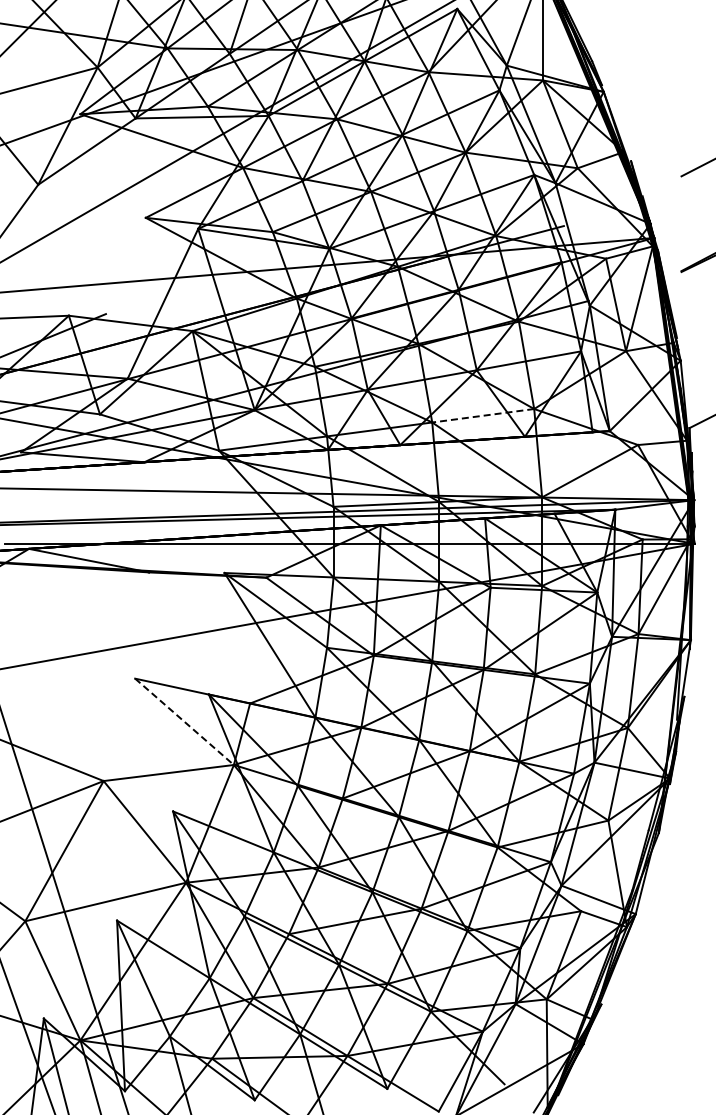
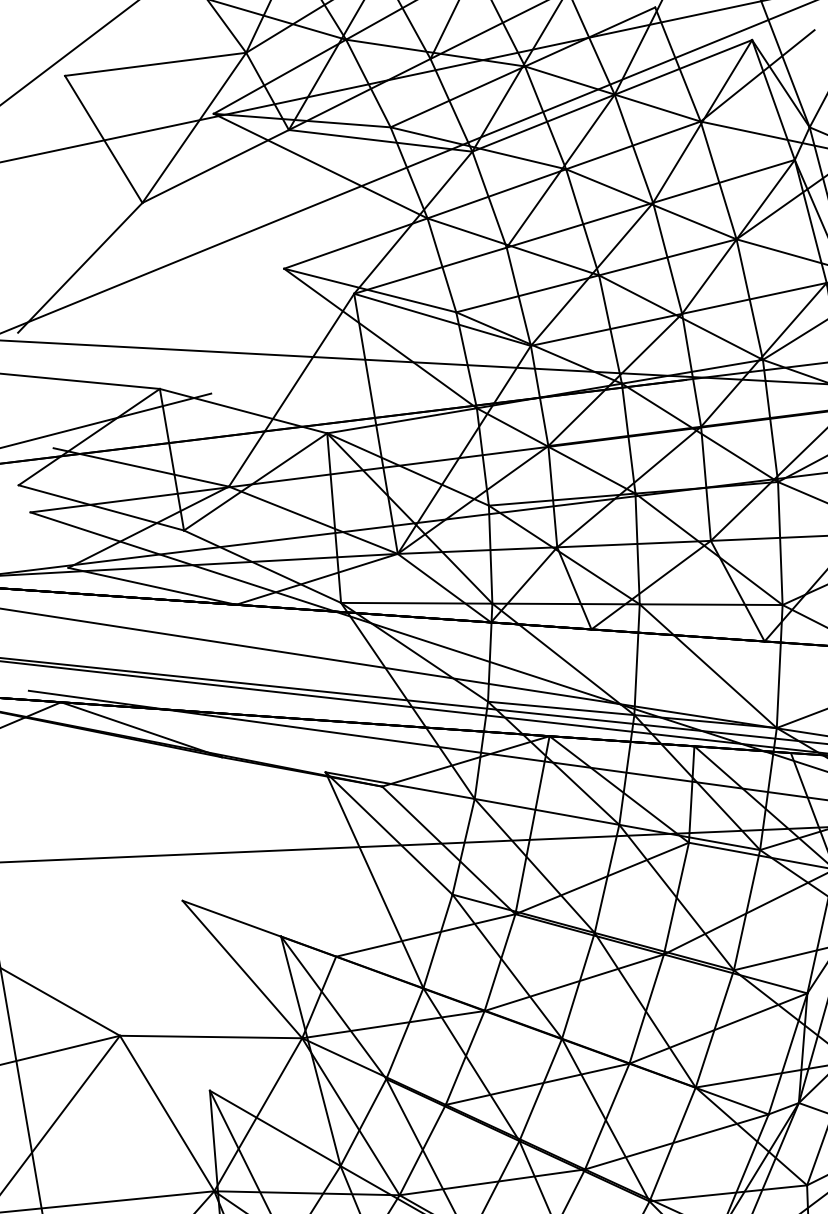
line: (482, 415) -> (710, 604), dashed -> solid
line: (184, 721) -> (242, 969), dashed -> solid

